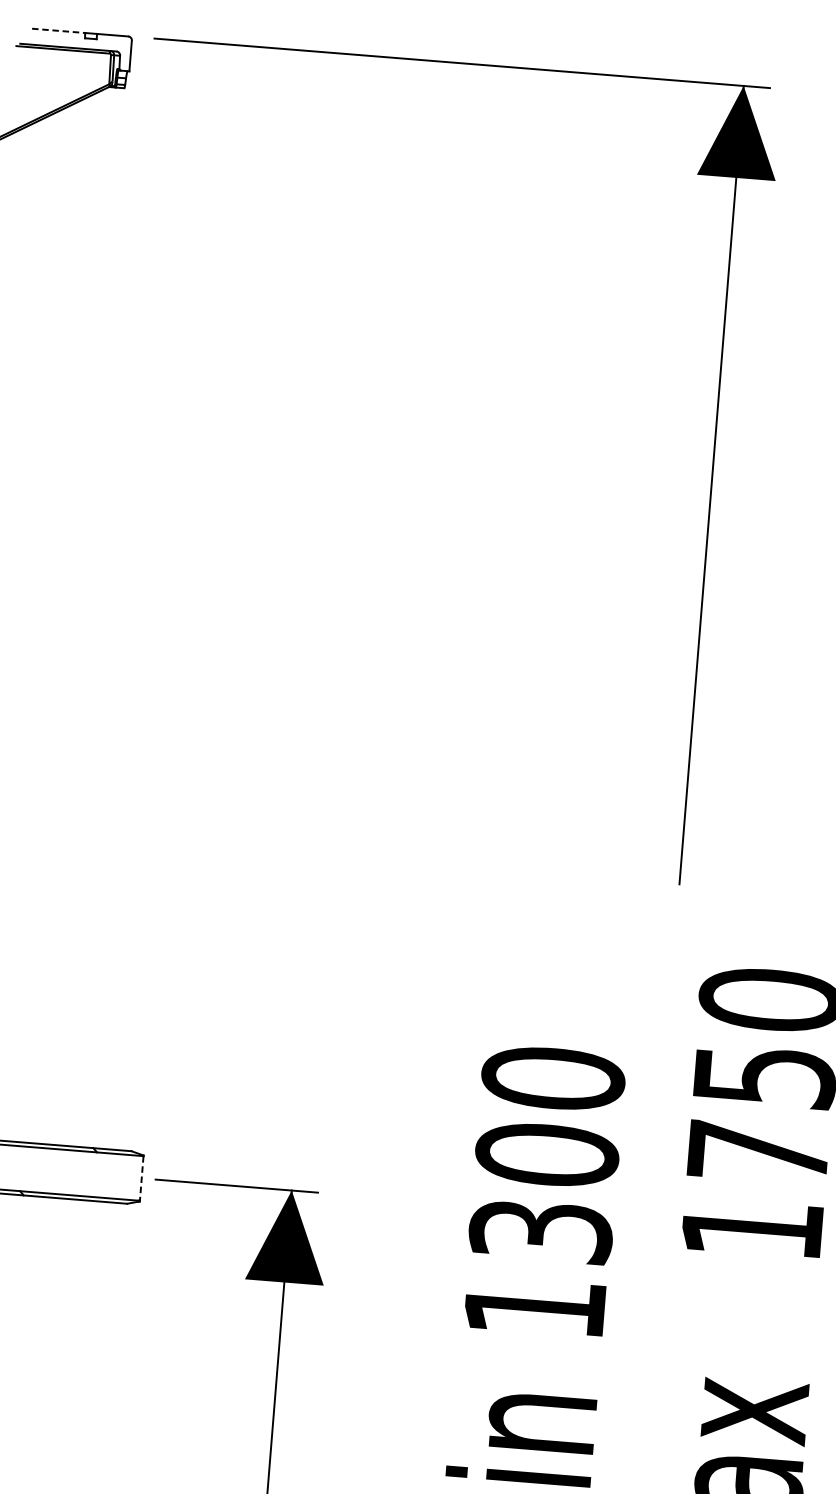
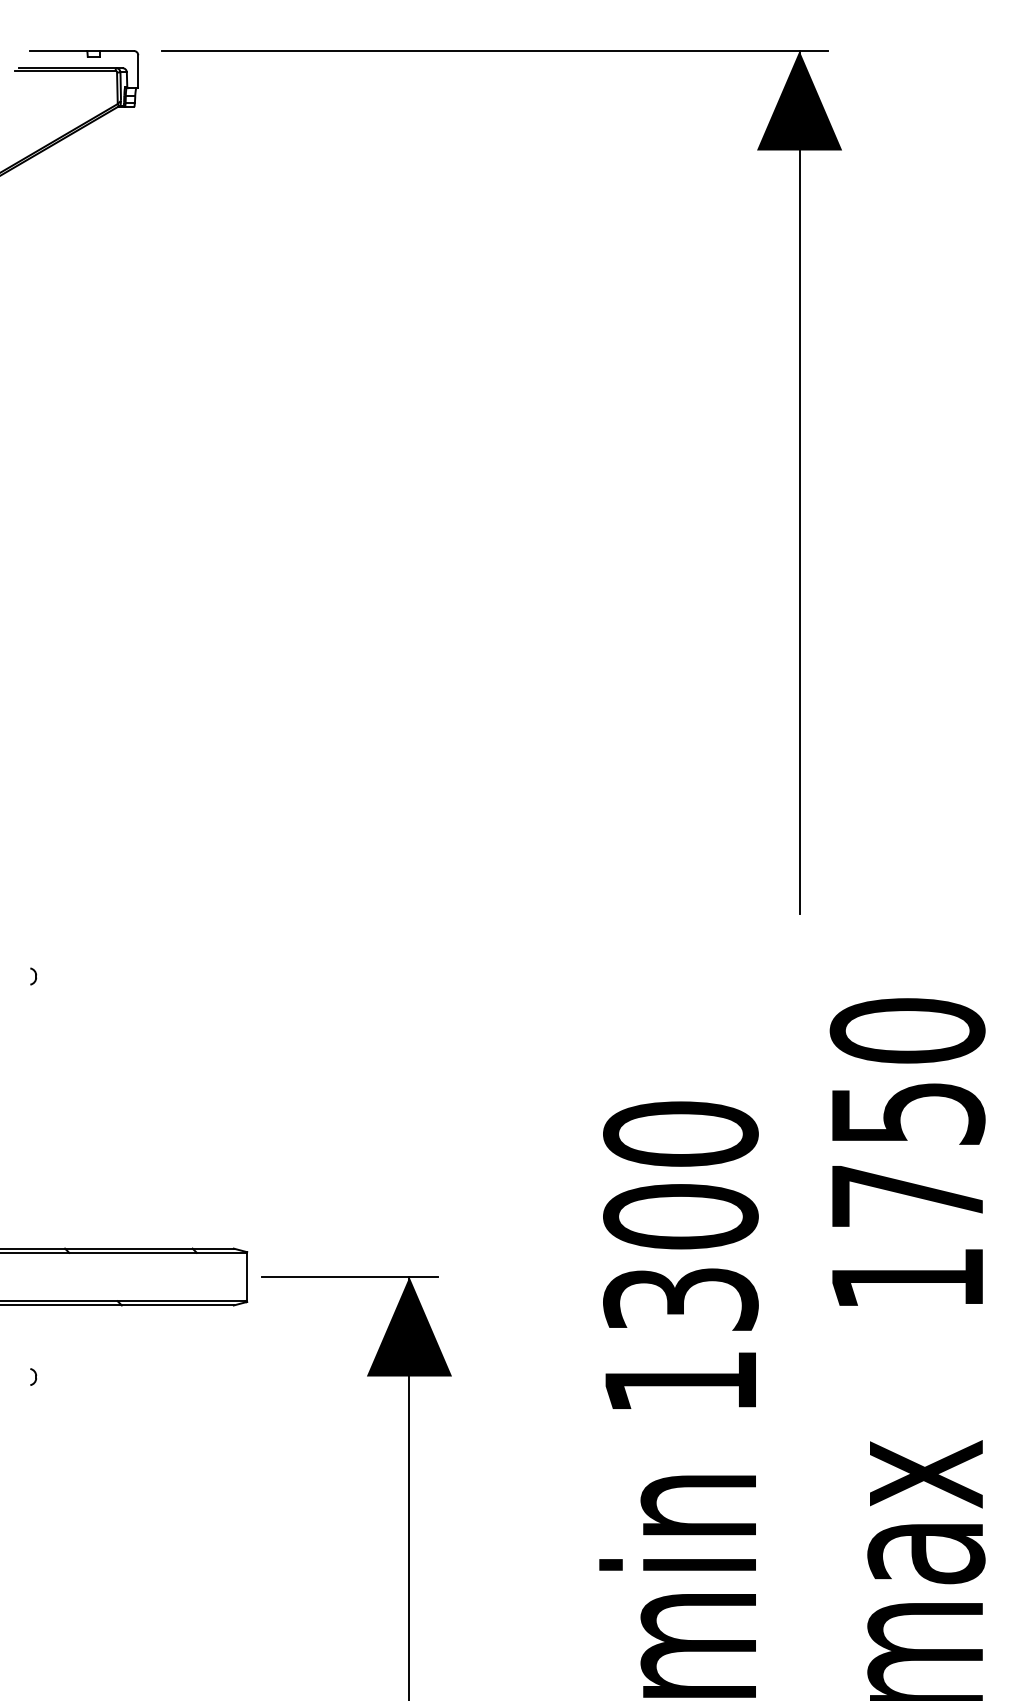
line: (58, 31) -> (58, 51), dashed -> solid
line: (141, 1178) -> (247, 1277), dashed -> solid

